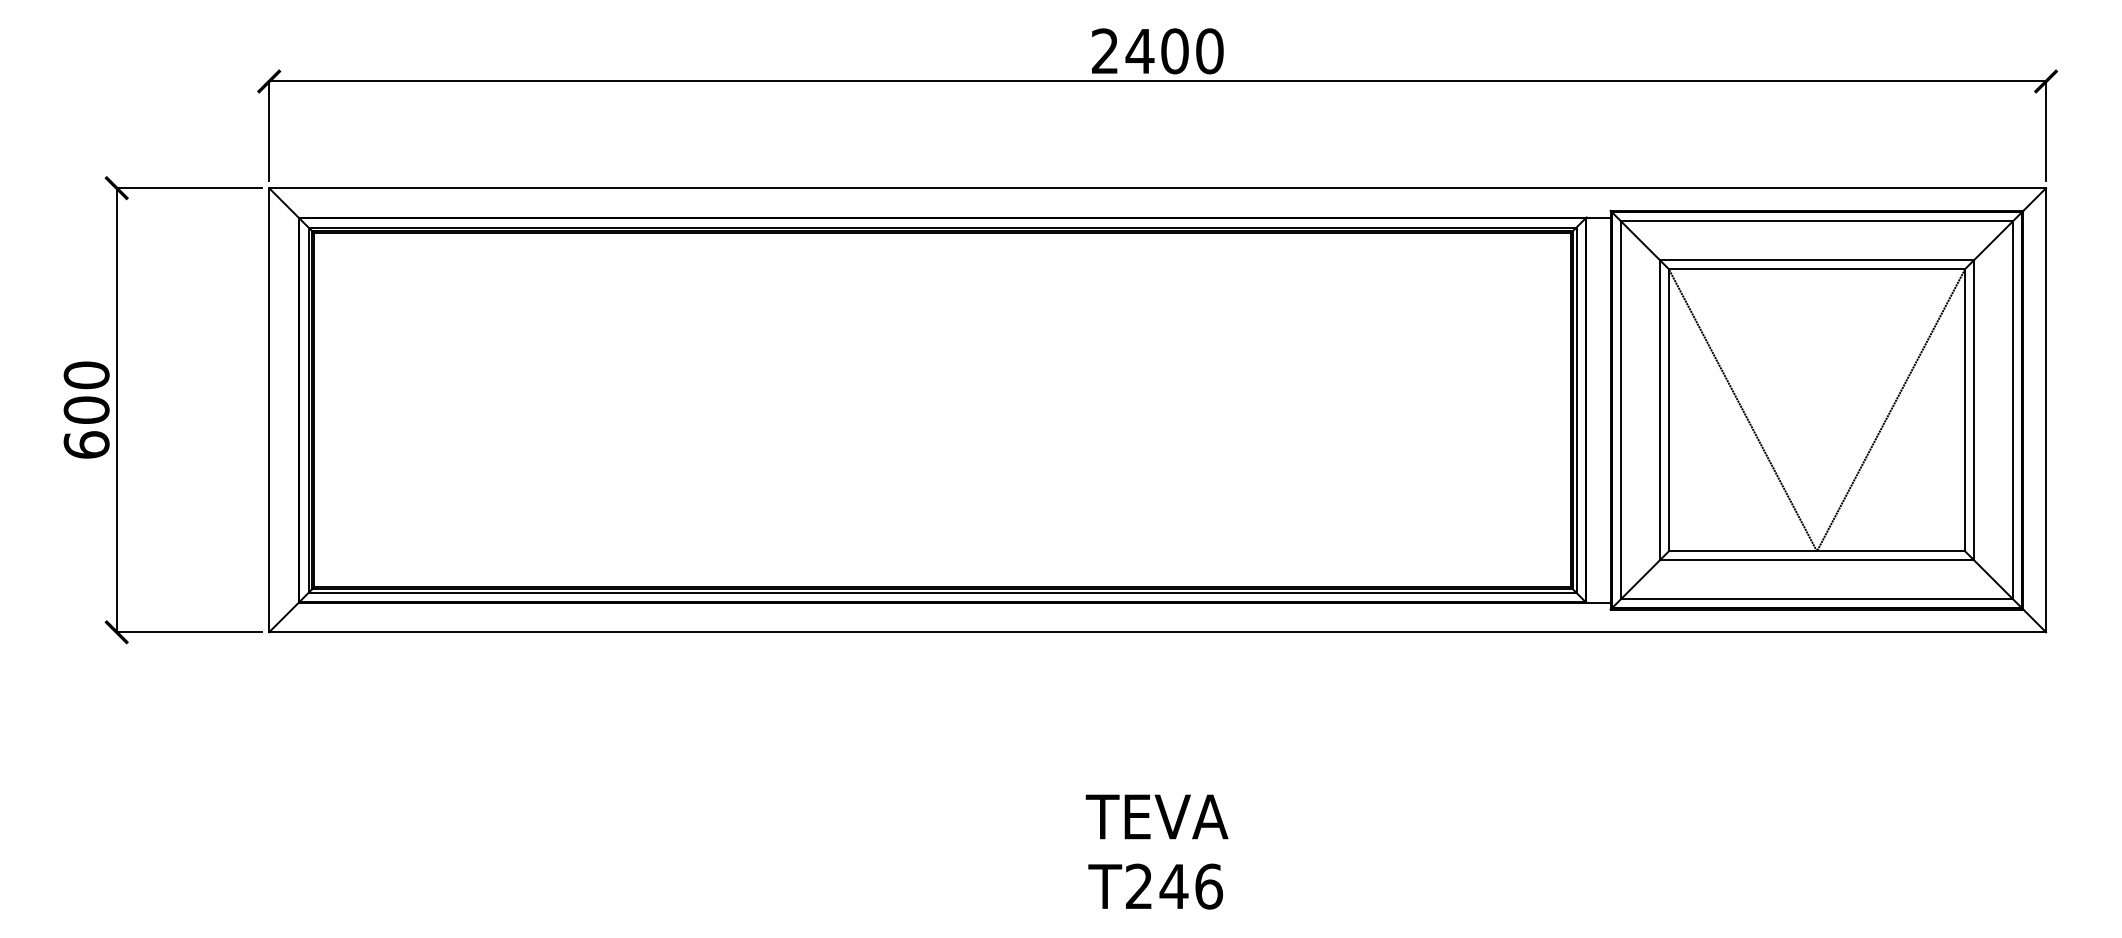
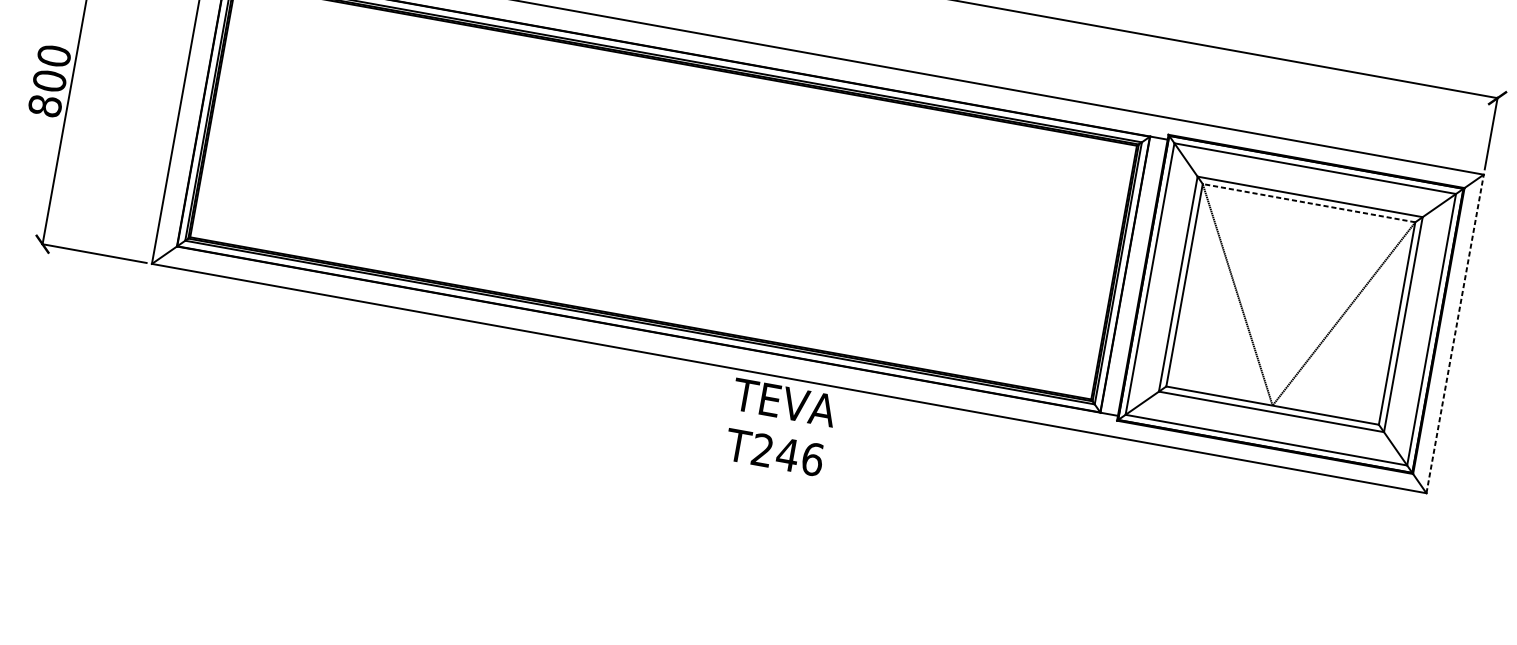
line: (1816, 269) -> (1308, 203), solid -> dashed
line: (2046, 409) -> (1455, 333), solid -> dashed
text: (86, 444) -> (45, 105), 600 -> 800
text: (1156, 851) -> (779, 427), moved

